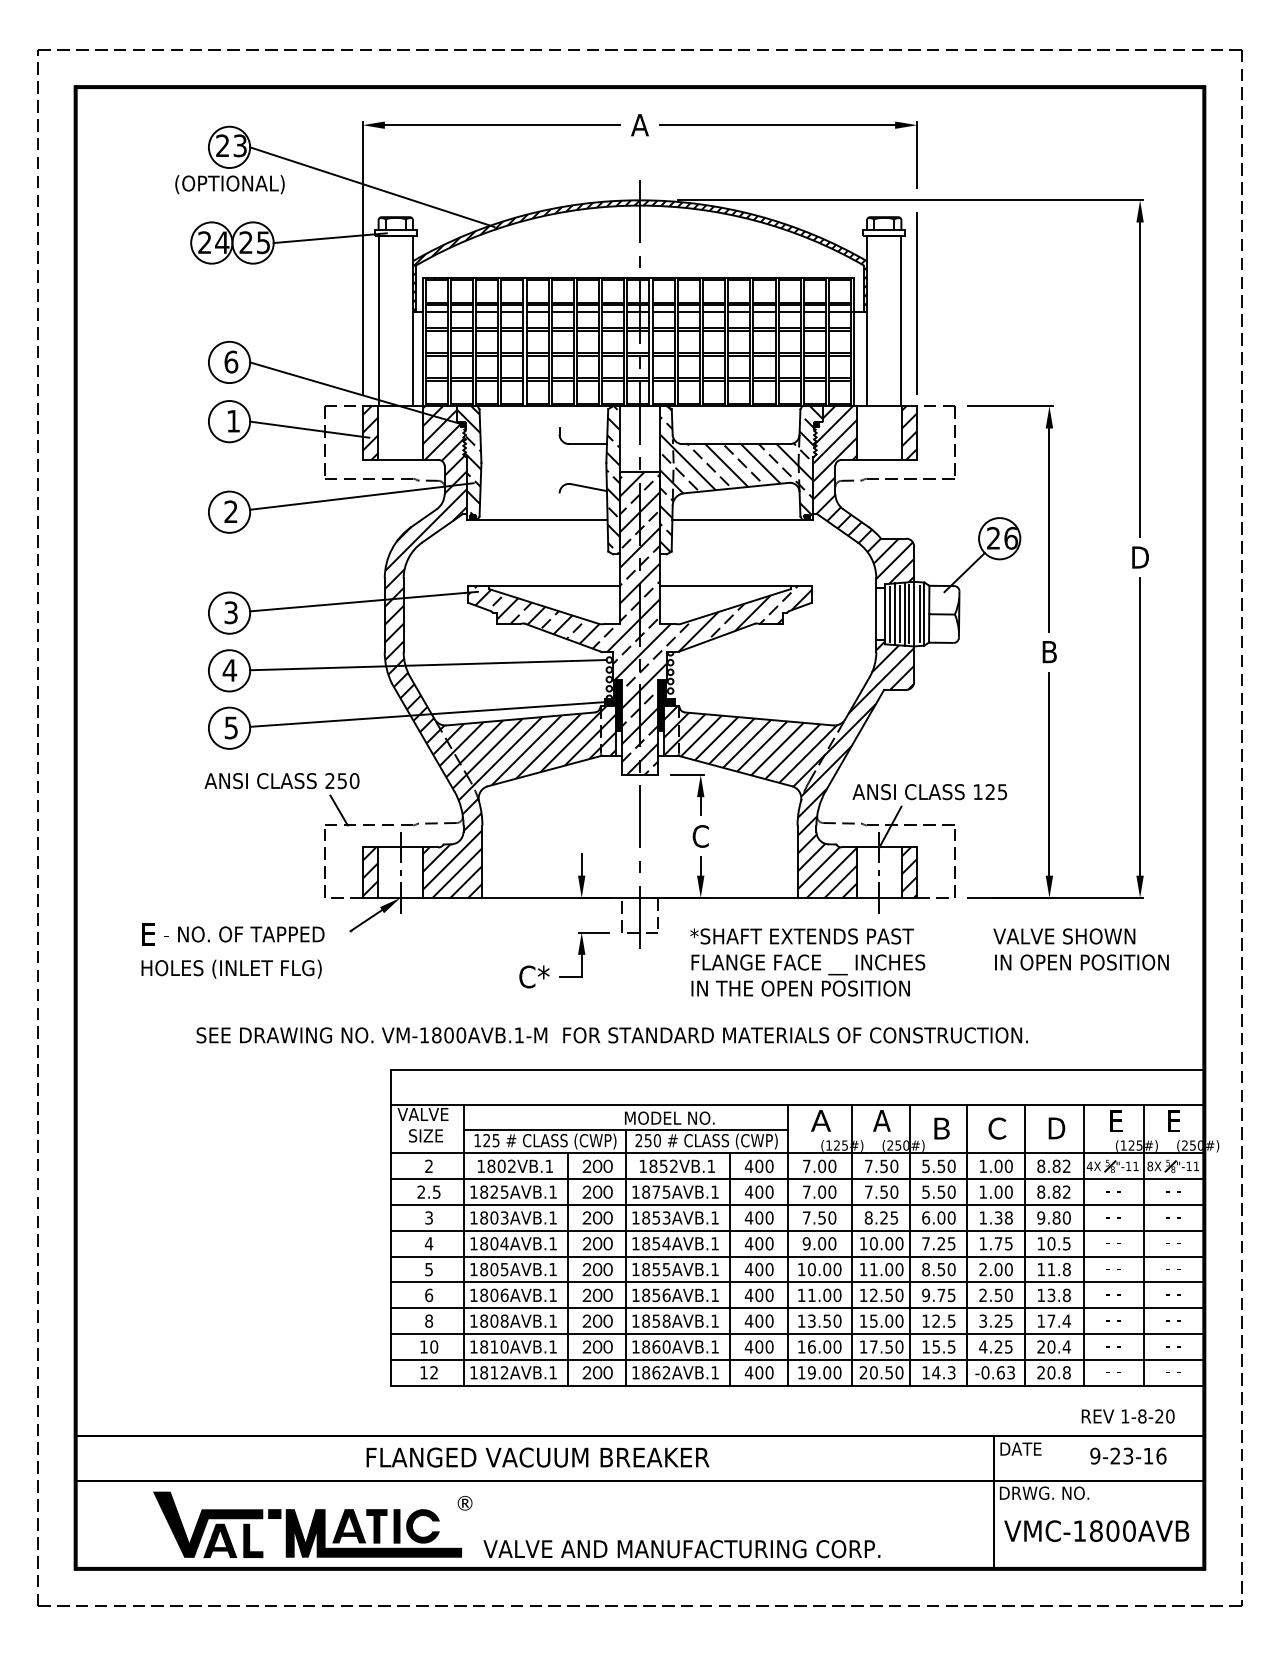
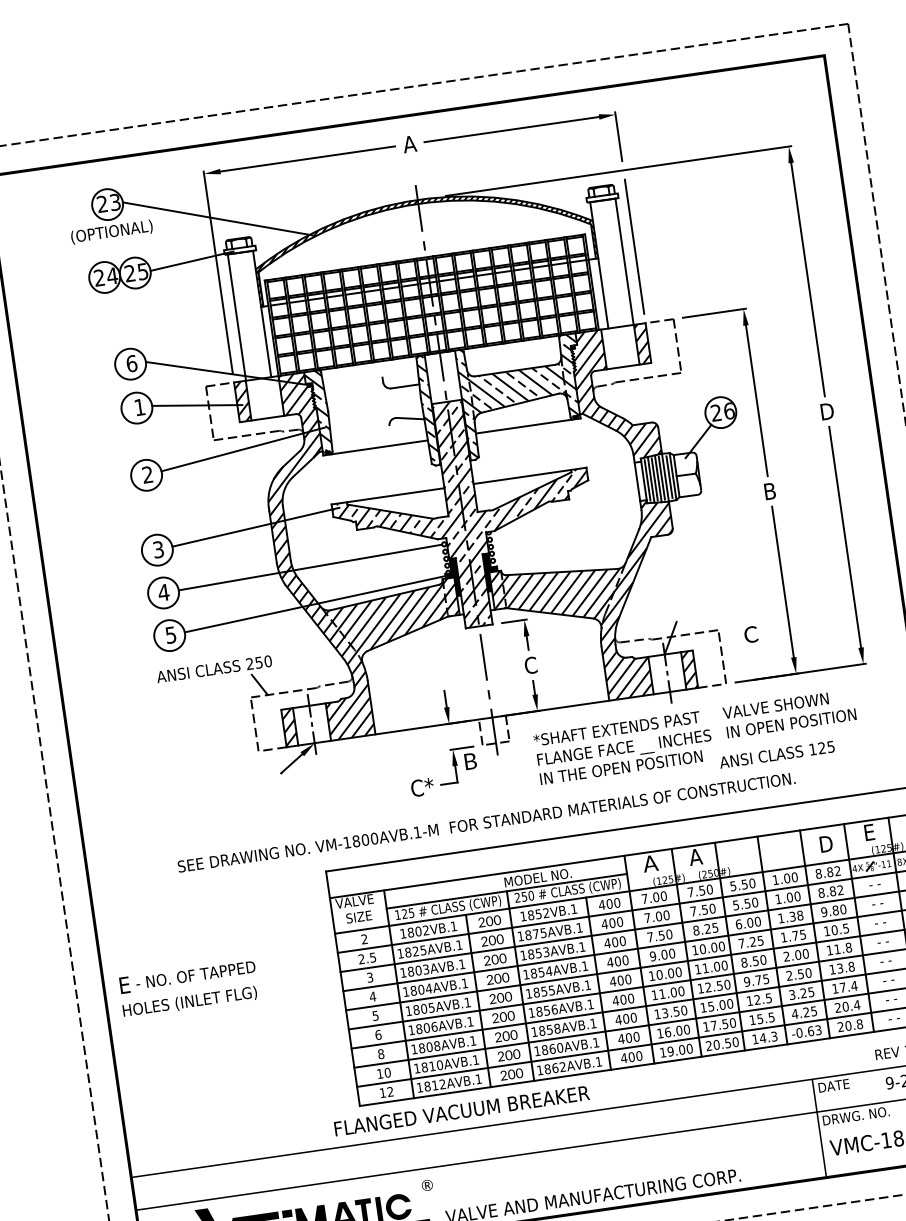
text: (929, 792) -> (776, 755), moved
text: (1080, 949) -> (789, 713), moved
text: (232, 950) -> (188, 988), moved
text: (941, 1128) -> (470, 761), moved
text: (997, 1128) -> (751, 634), moved
text: (537, 1457) -> (461, 1110), moved

